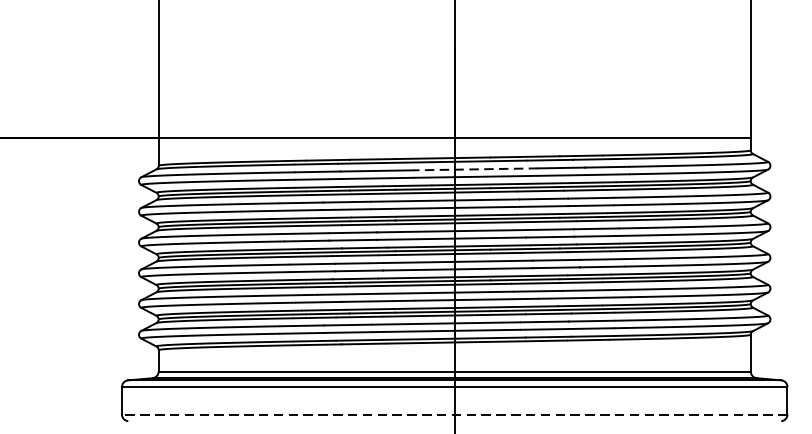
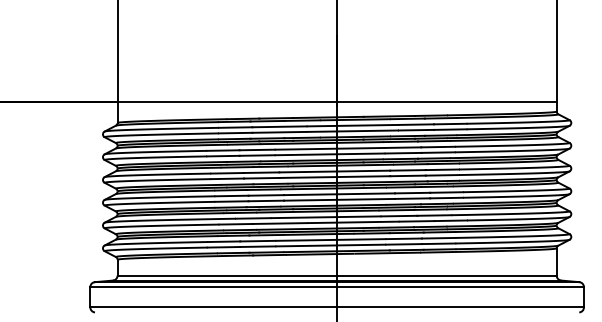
line: (474, 169) -> (351, 125), dashed -> solid
line: (455, 414) -> (337, 307), dashed -> solid

